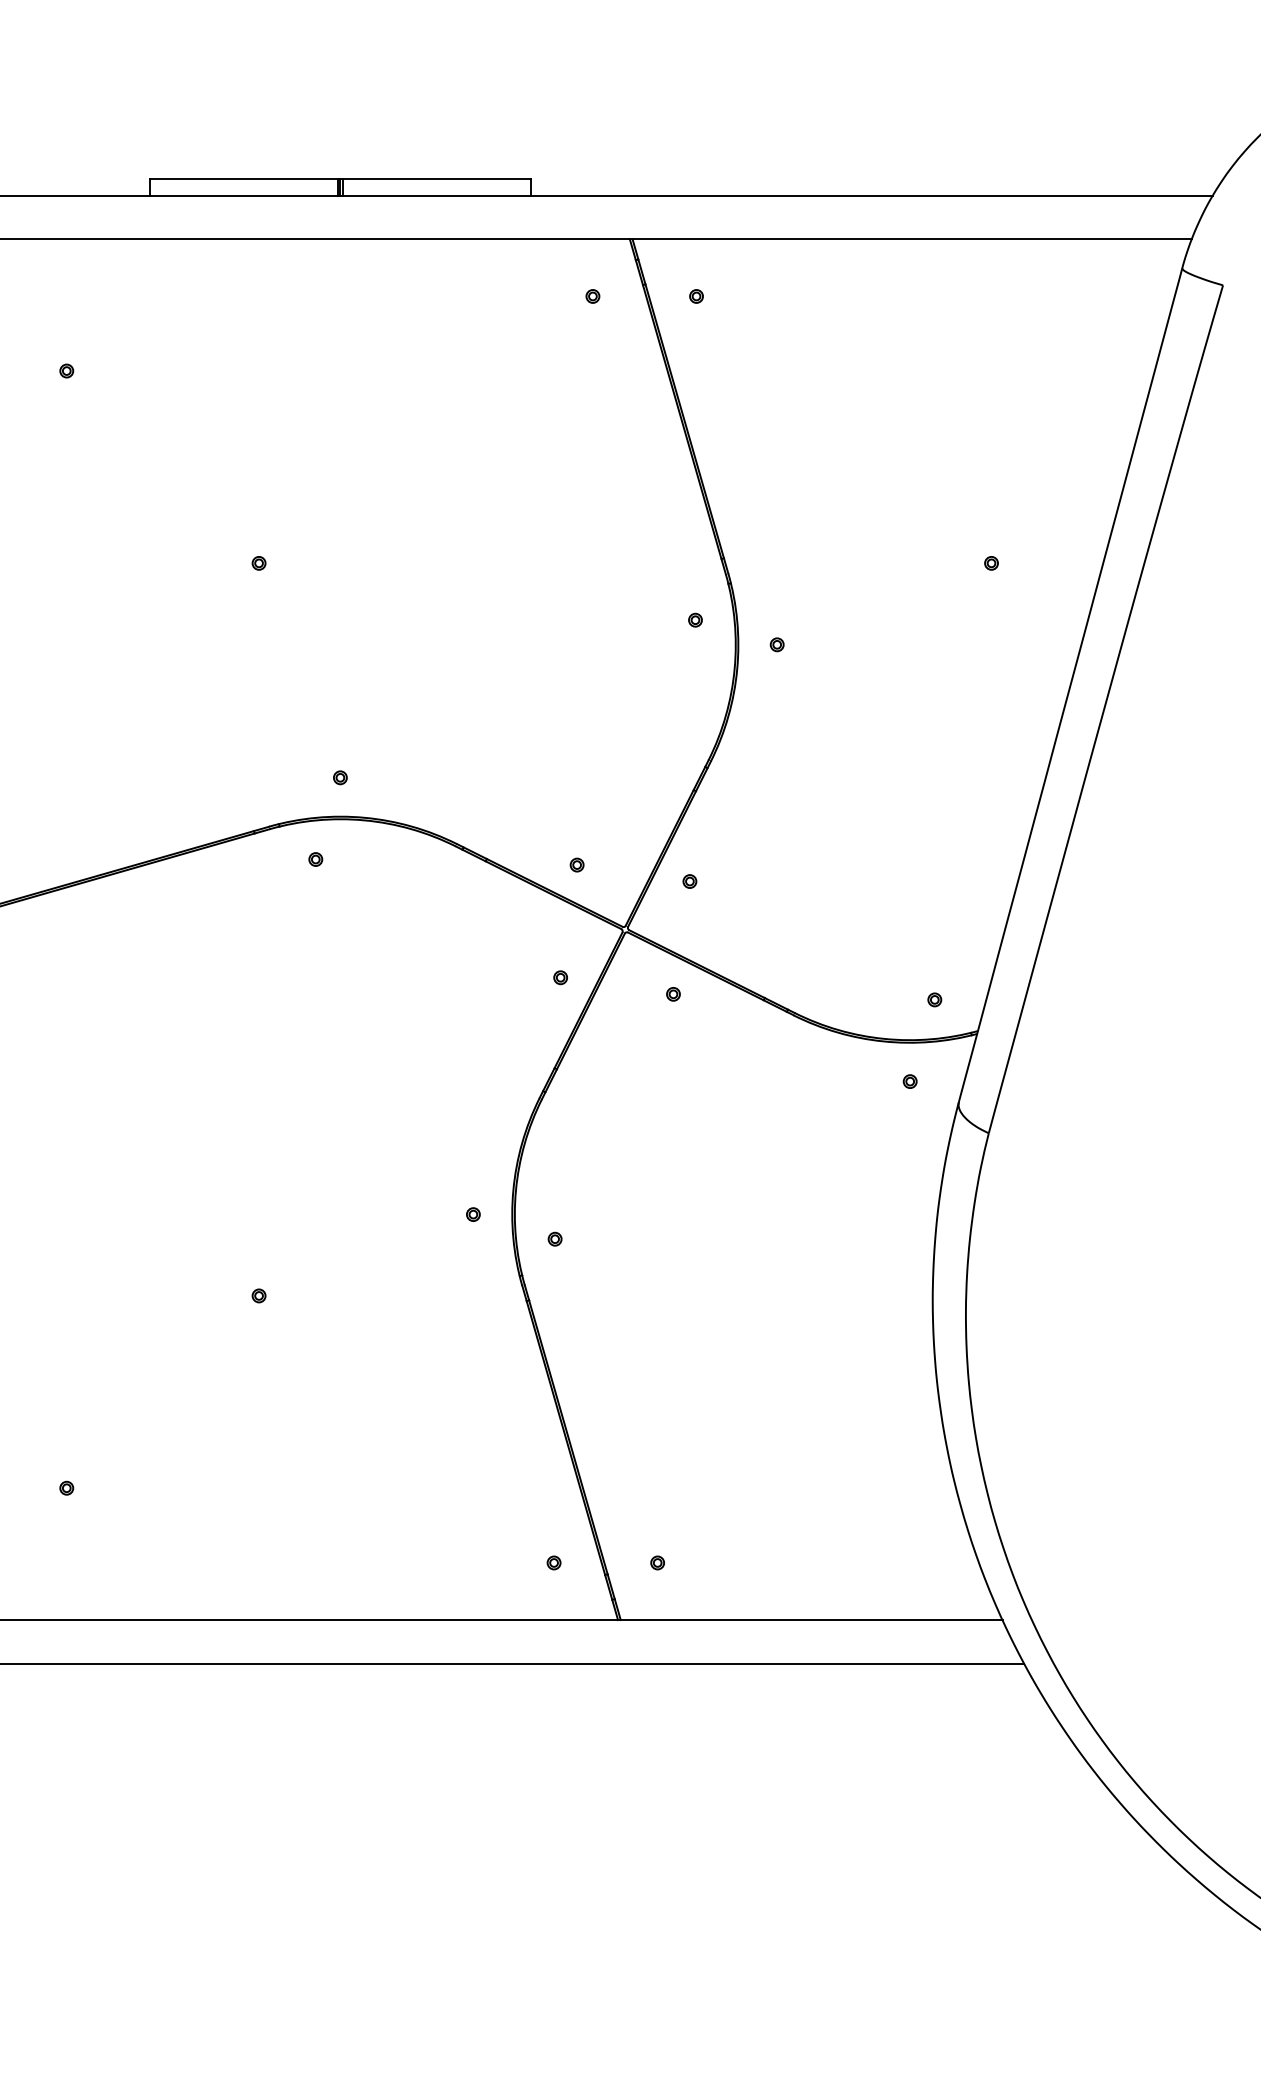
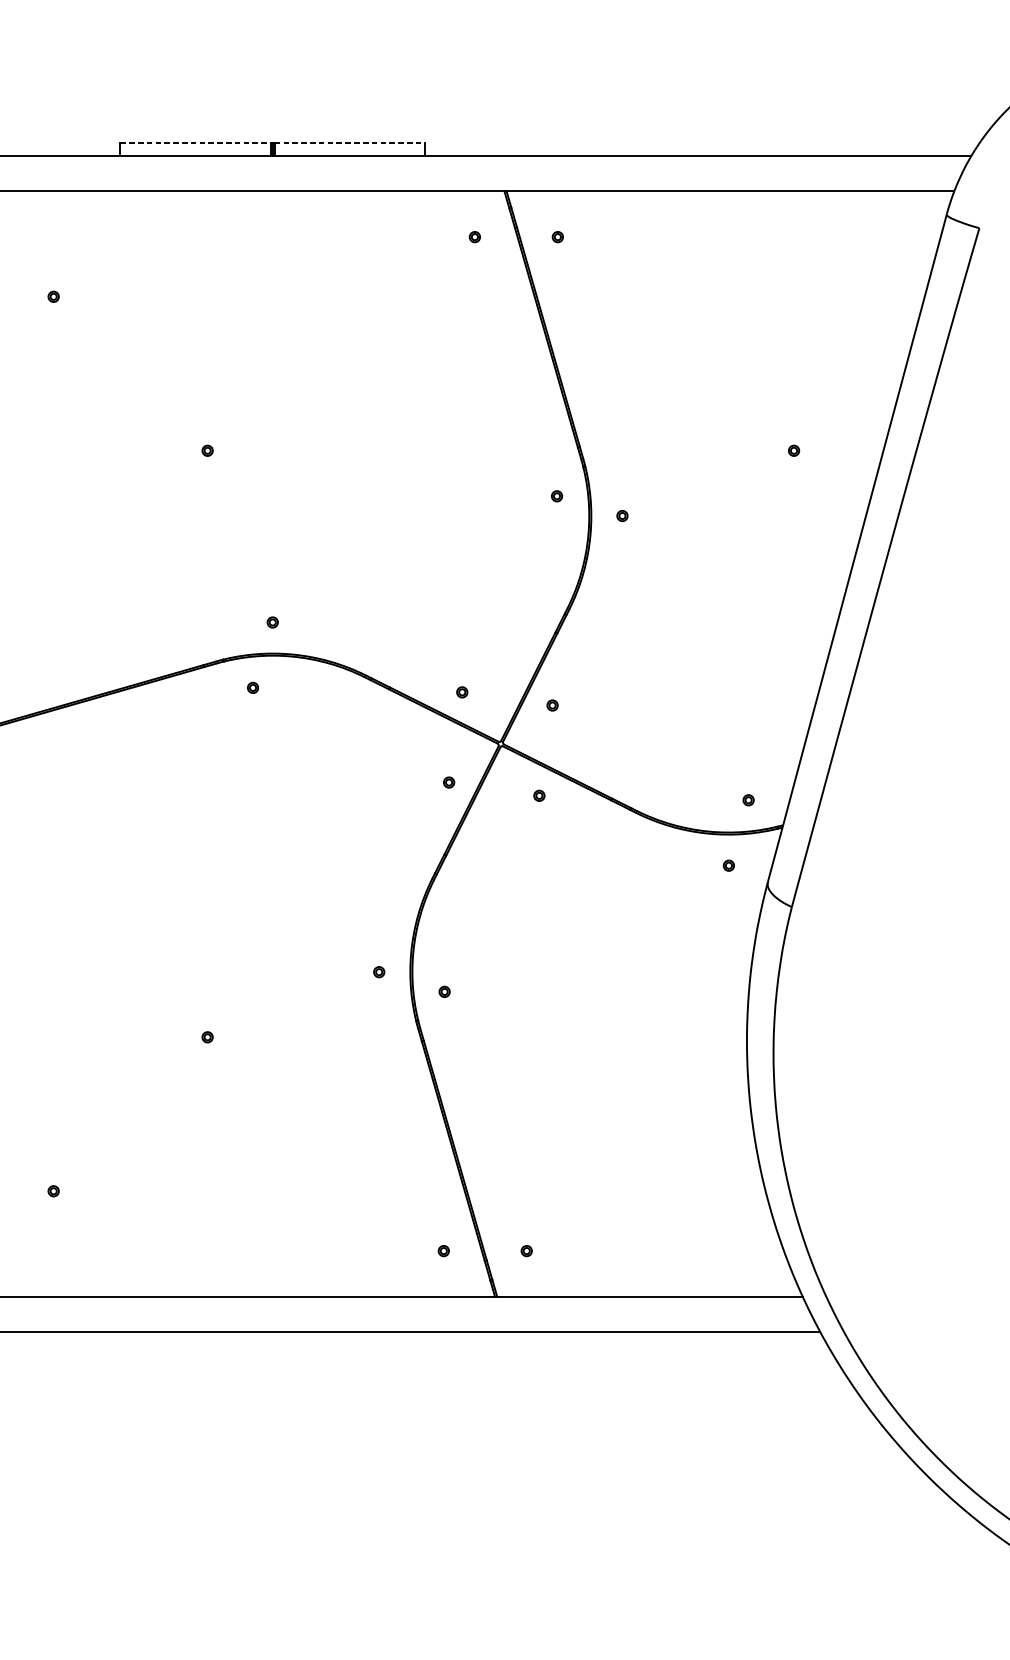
line: (243, 178) -> (195, 142), solid -> dashed
line: (436, 178) -> (349, 142), solid -> dashed

